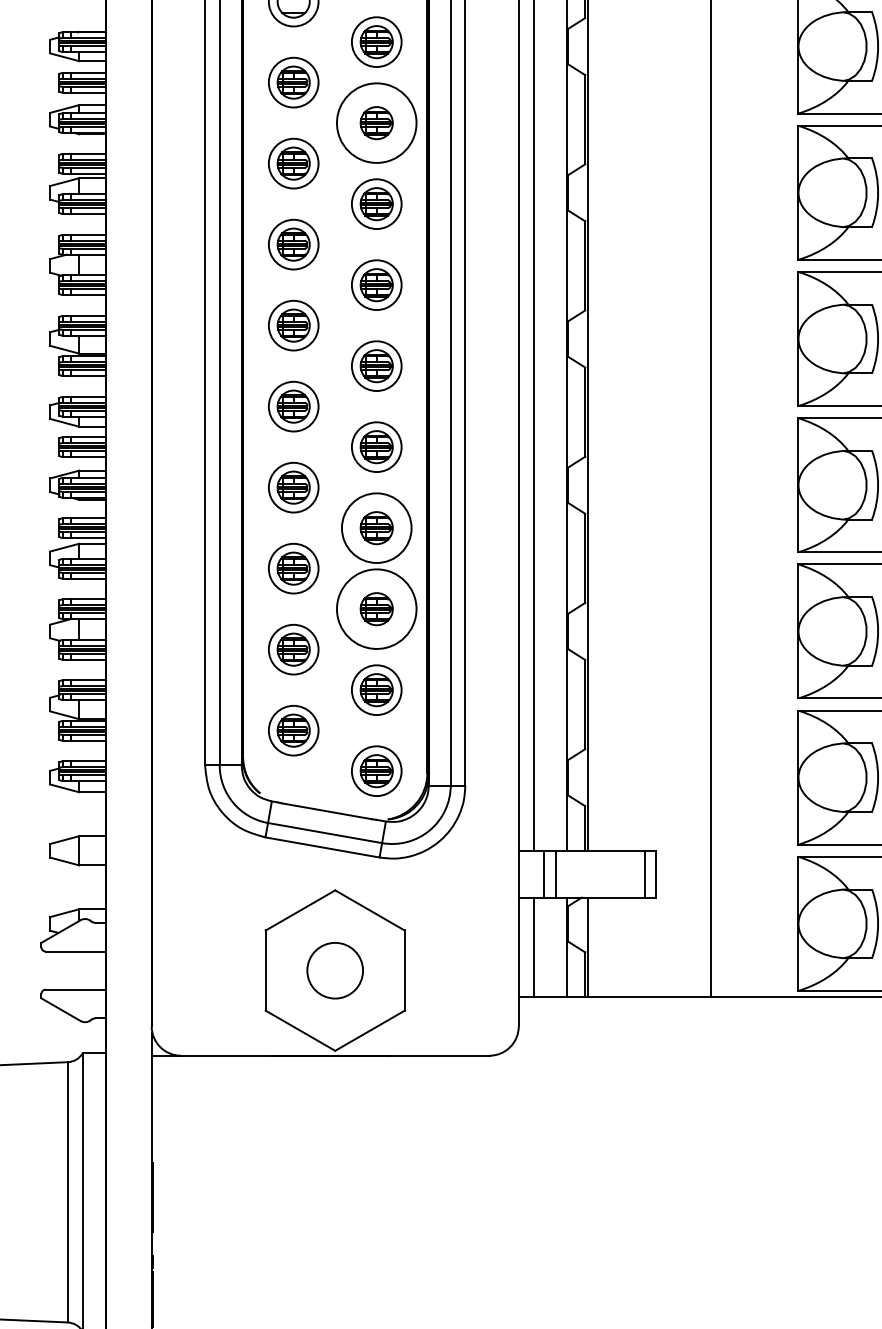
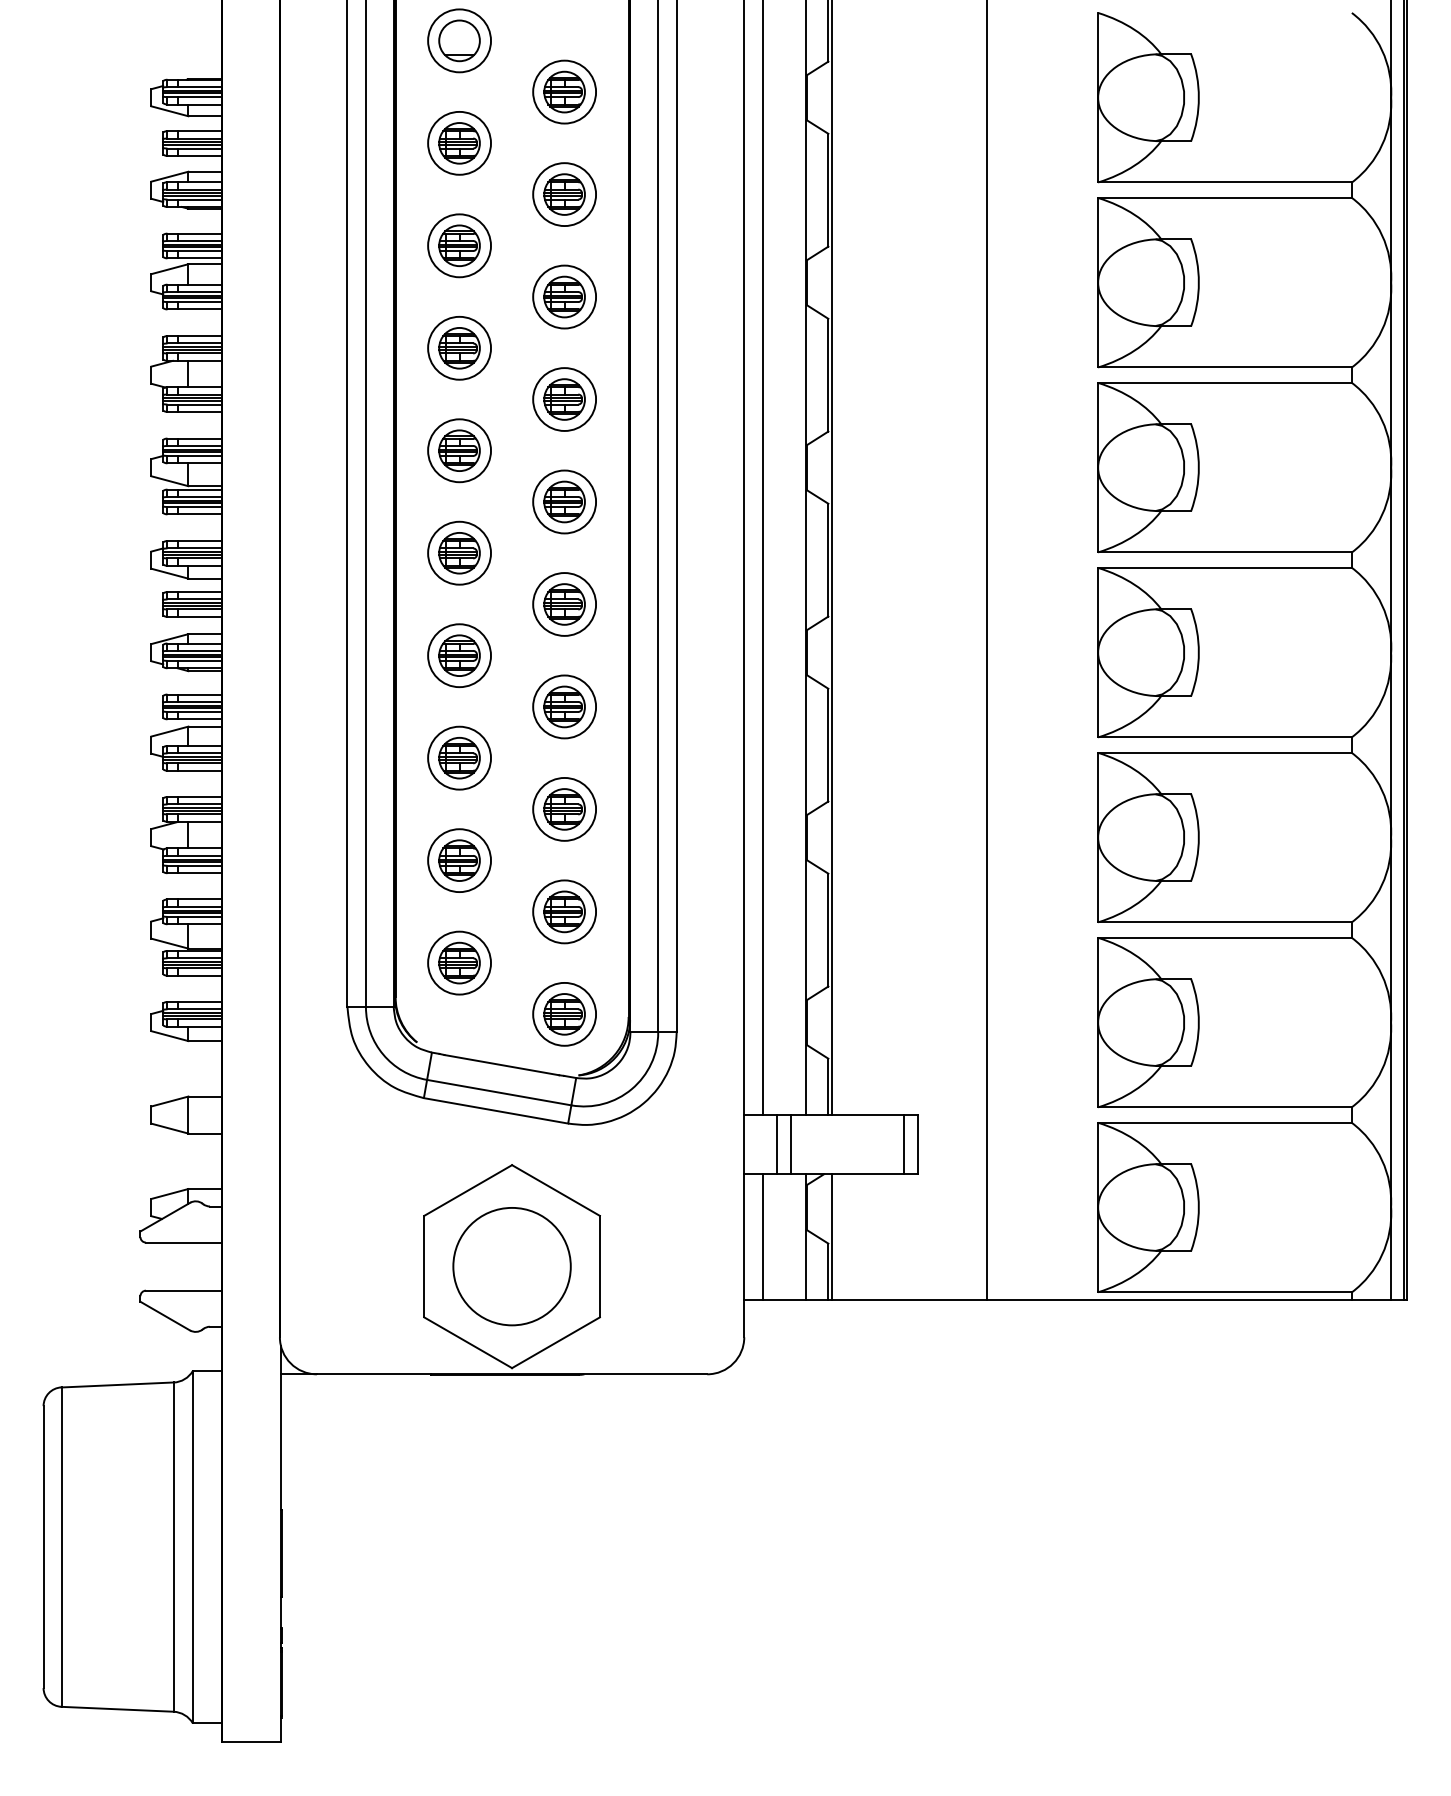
circle: (376, 123) -> (564, 194), size x0.62
circle: (376, 527) -> (564, 706), size x0.71
circle: (376, 608) -> (564, 808), size x0.62
circle: (334, 970) -> (511, 1266), size x1.67

